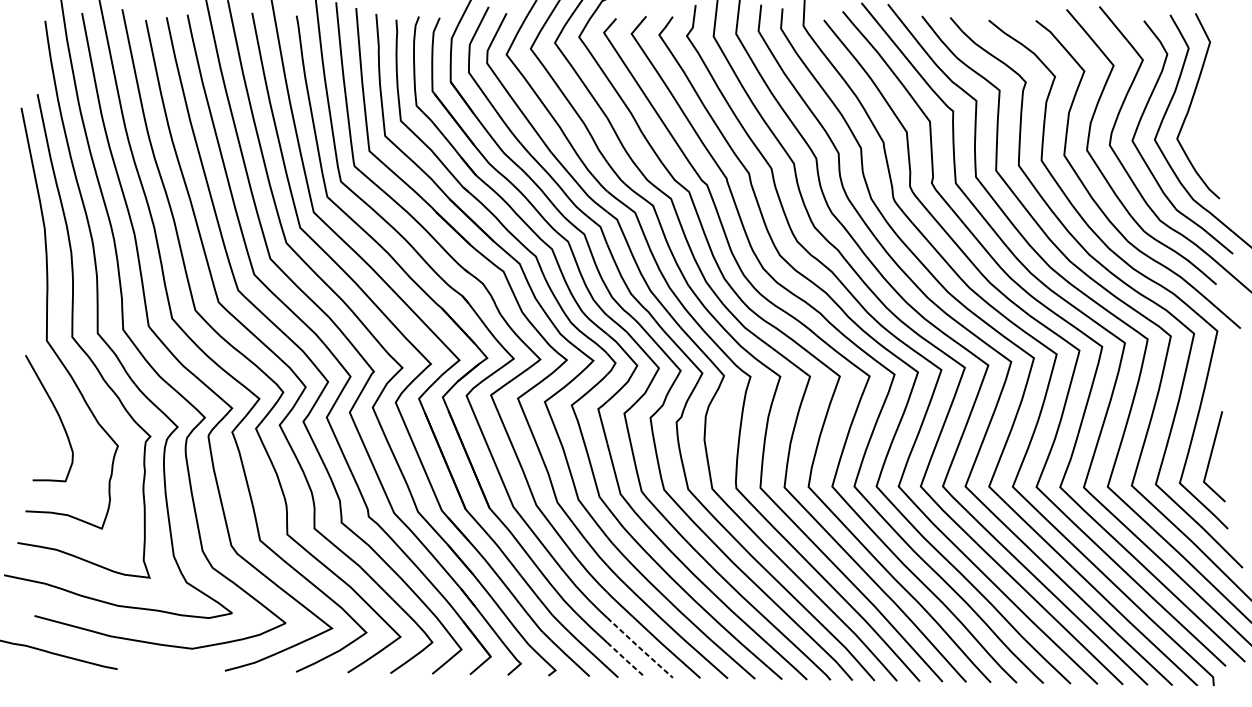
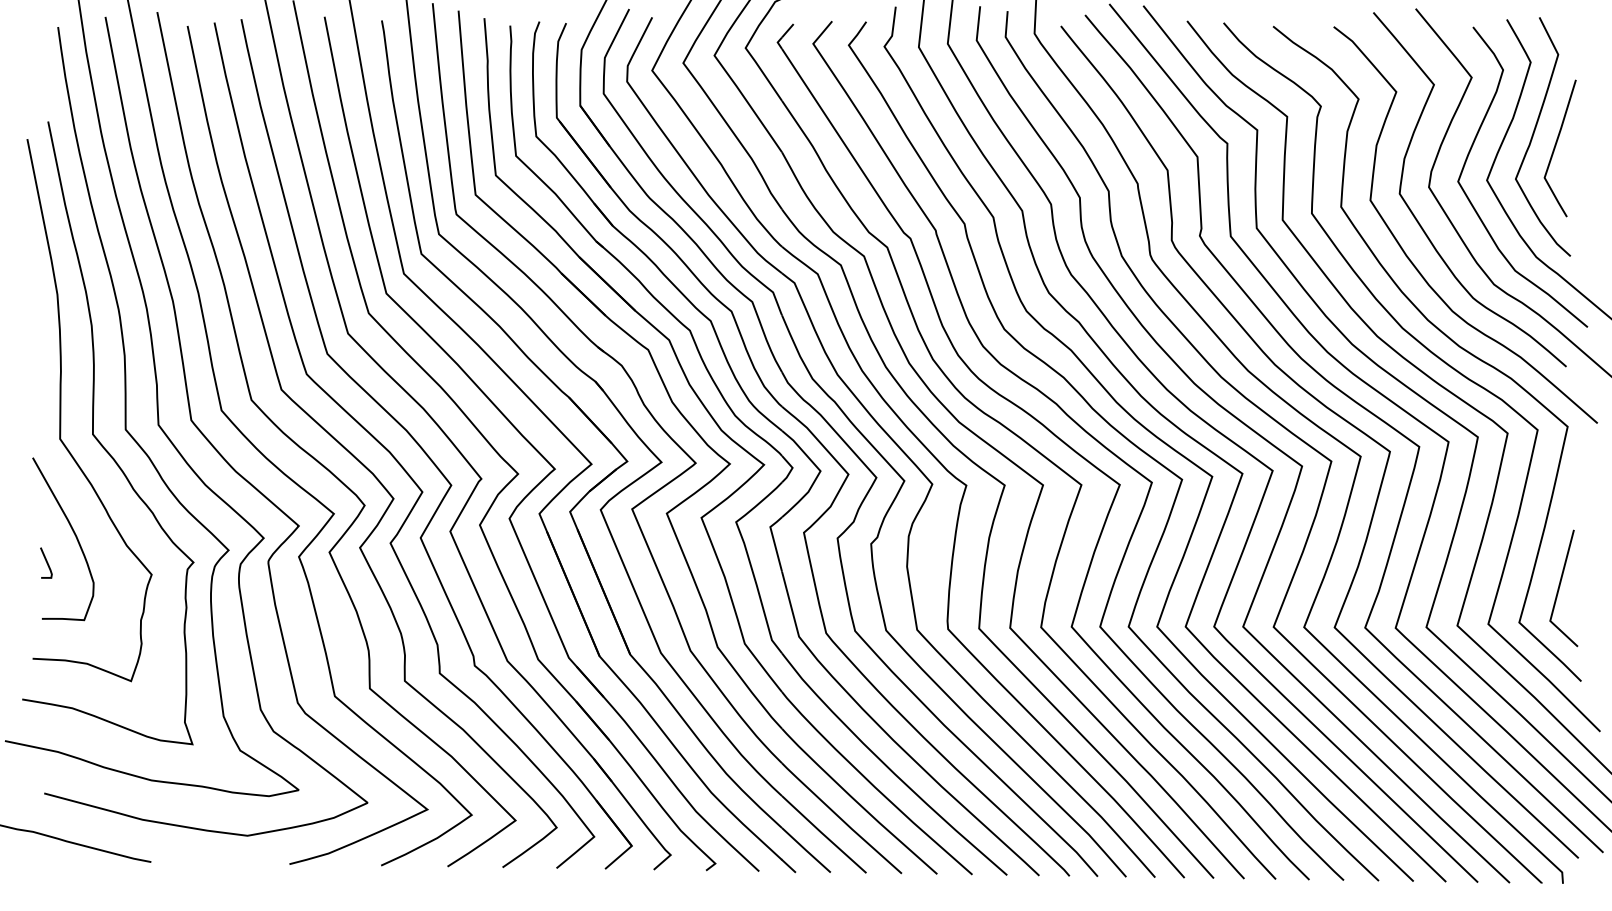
line: (1207, 115) -> (1555, 148), added
line: (36, 436) -> (46, 562), added
line: (639, 647) -> (823, 834), dashed -> solid
line: (626, 660) -> (806, 850), dashed -> solid

